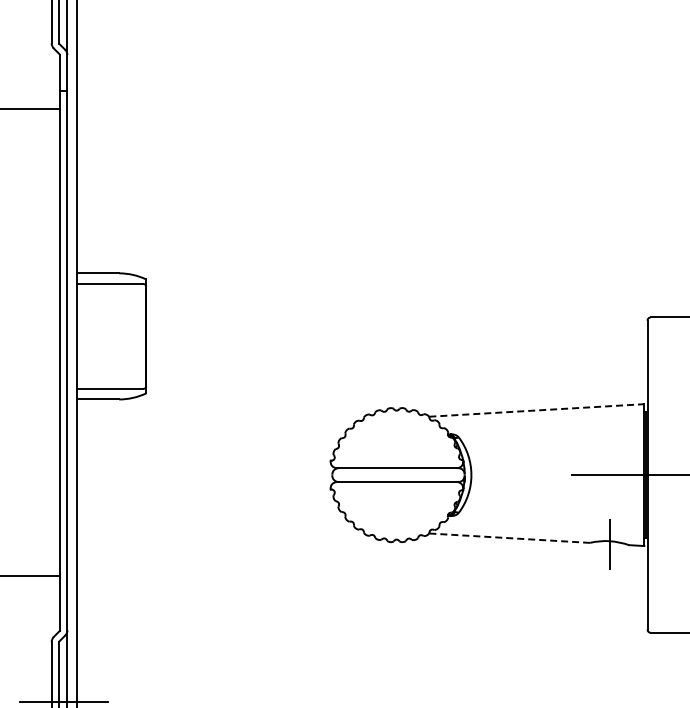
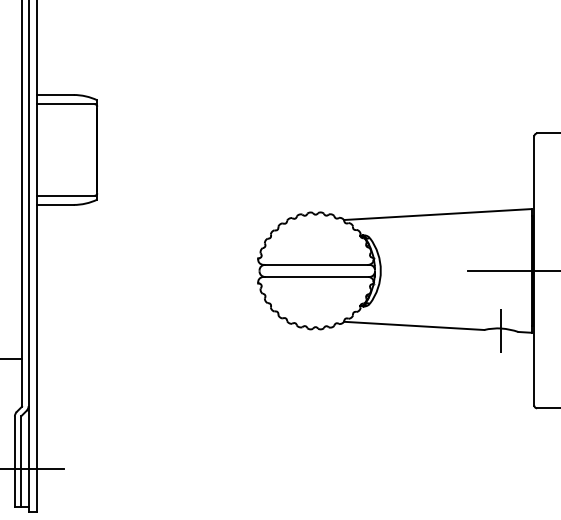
line: (536, 410) -> (437, 214), dashed -> solid
line: (509, 538) -> (414, 326), dashed -> solid

